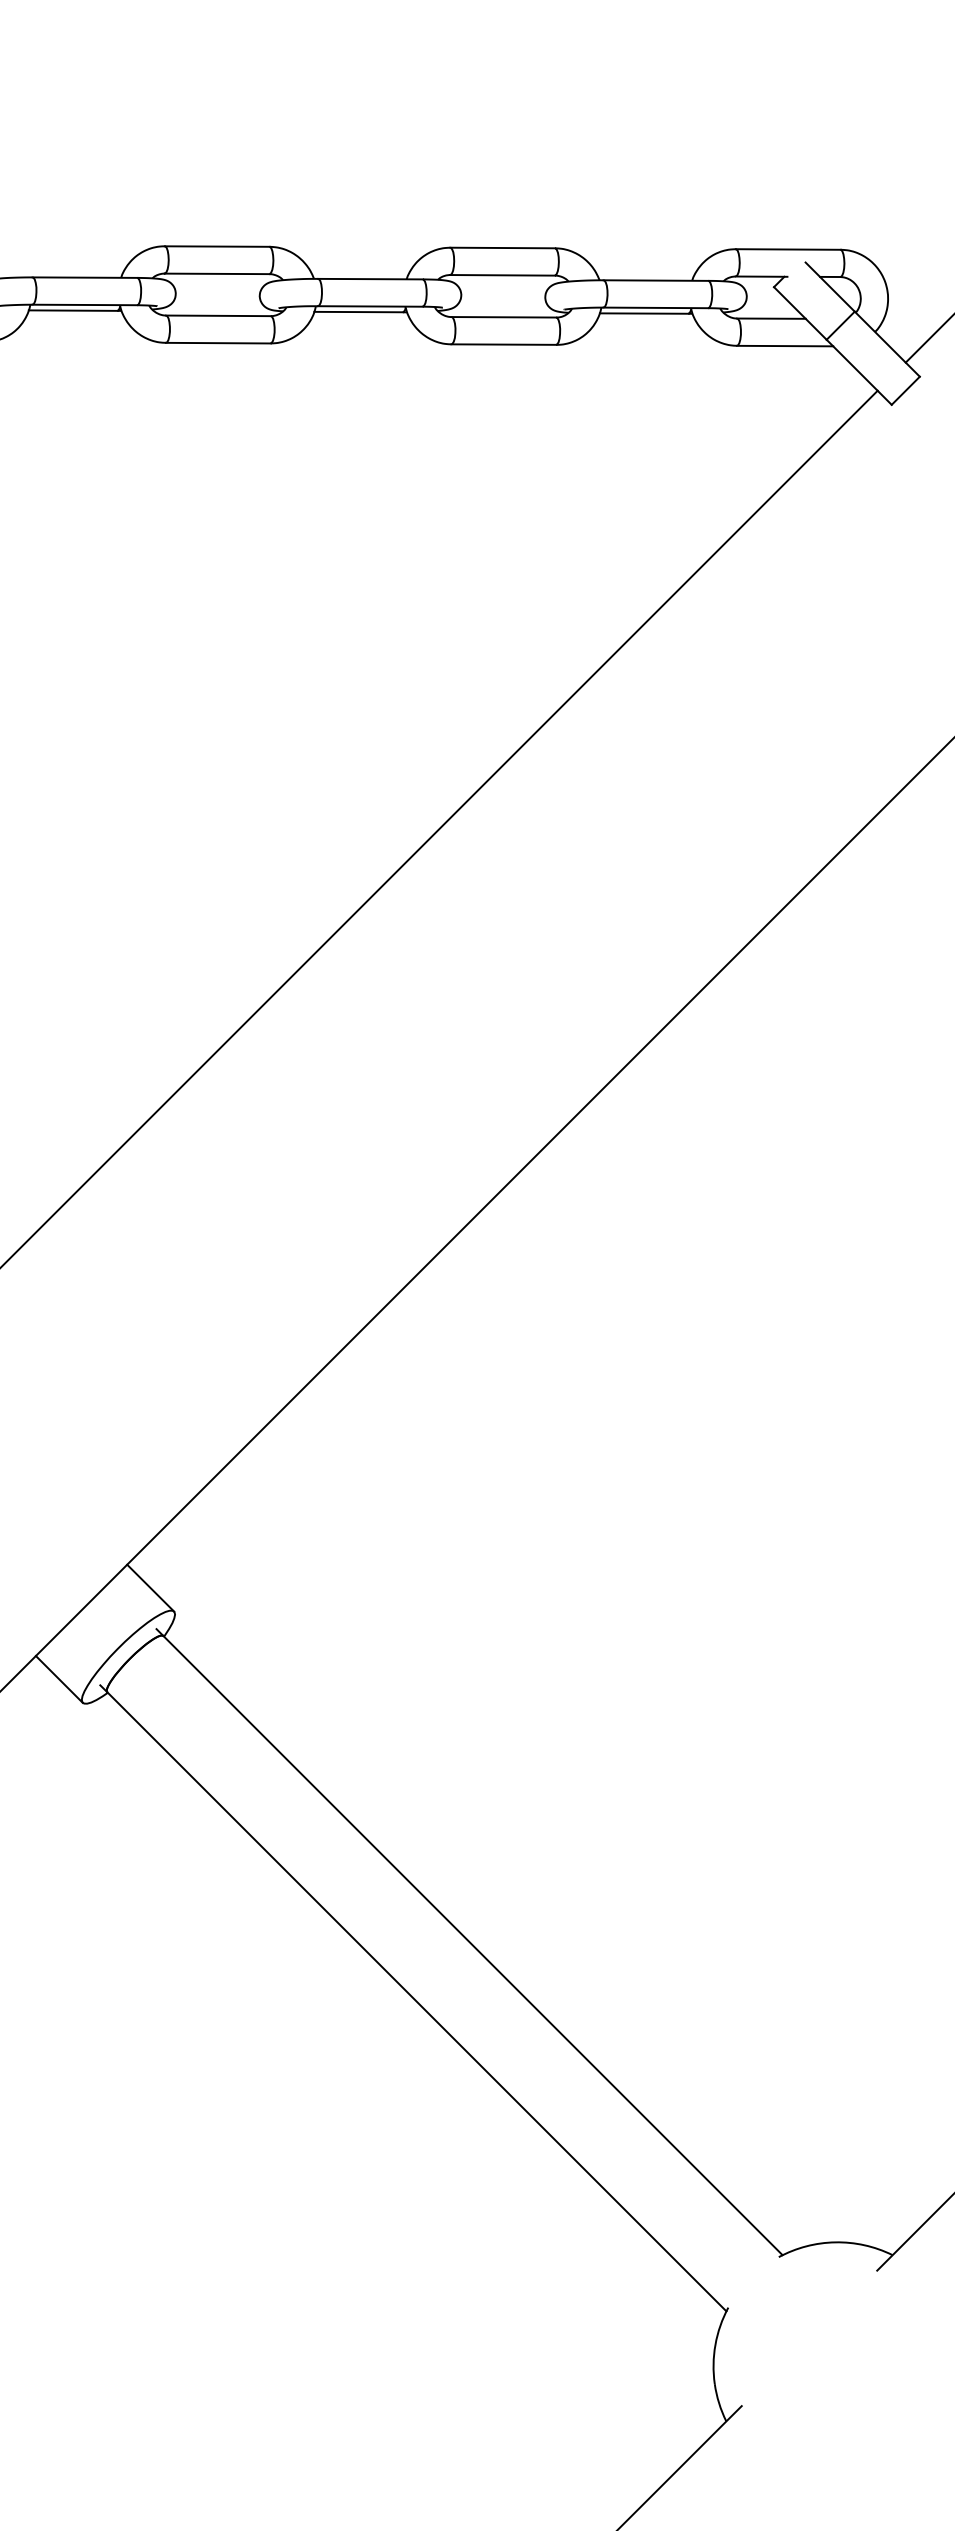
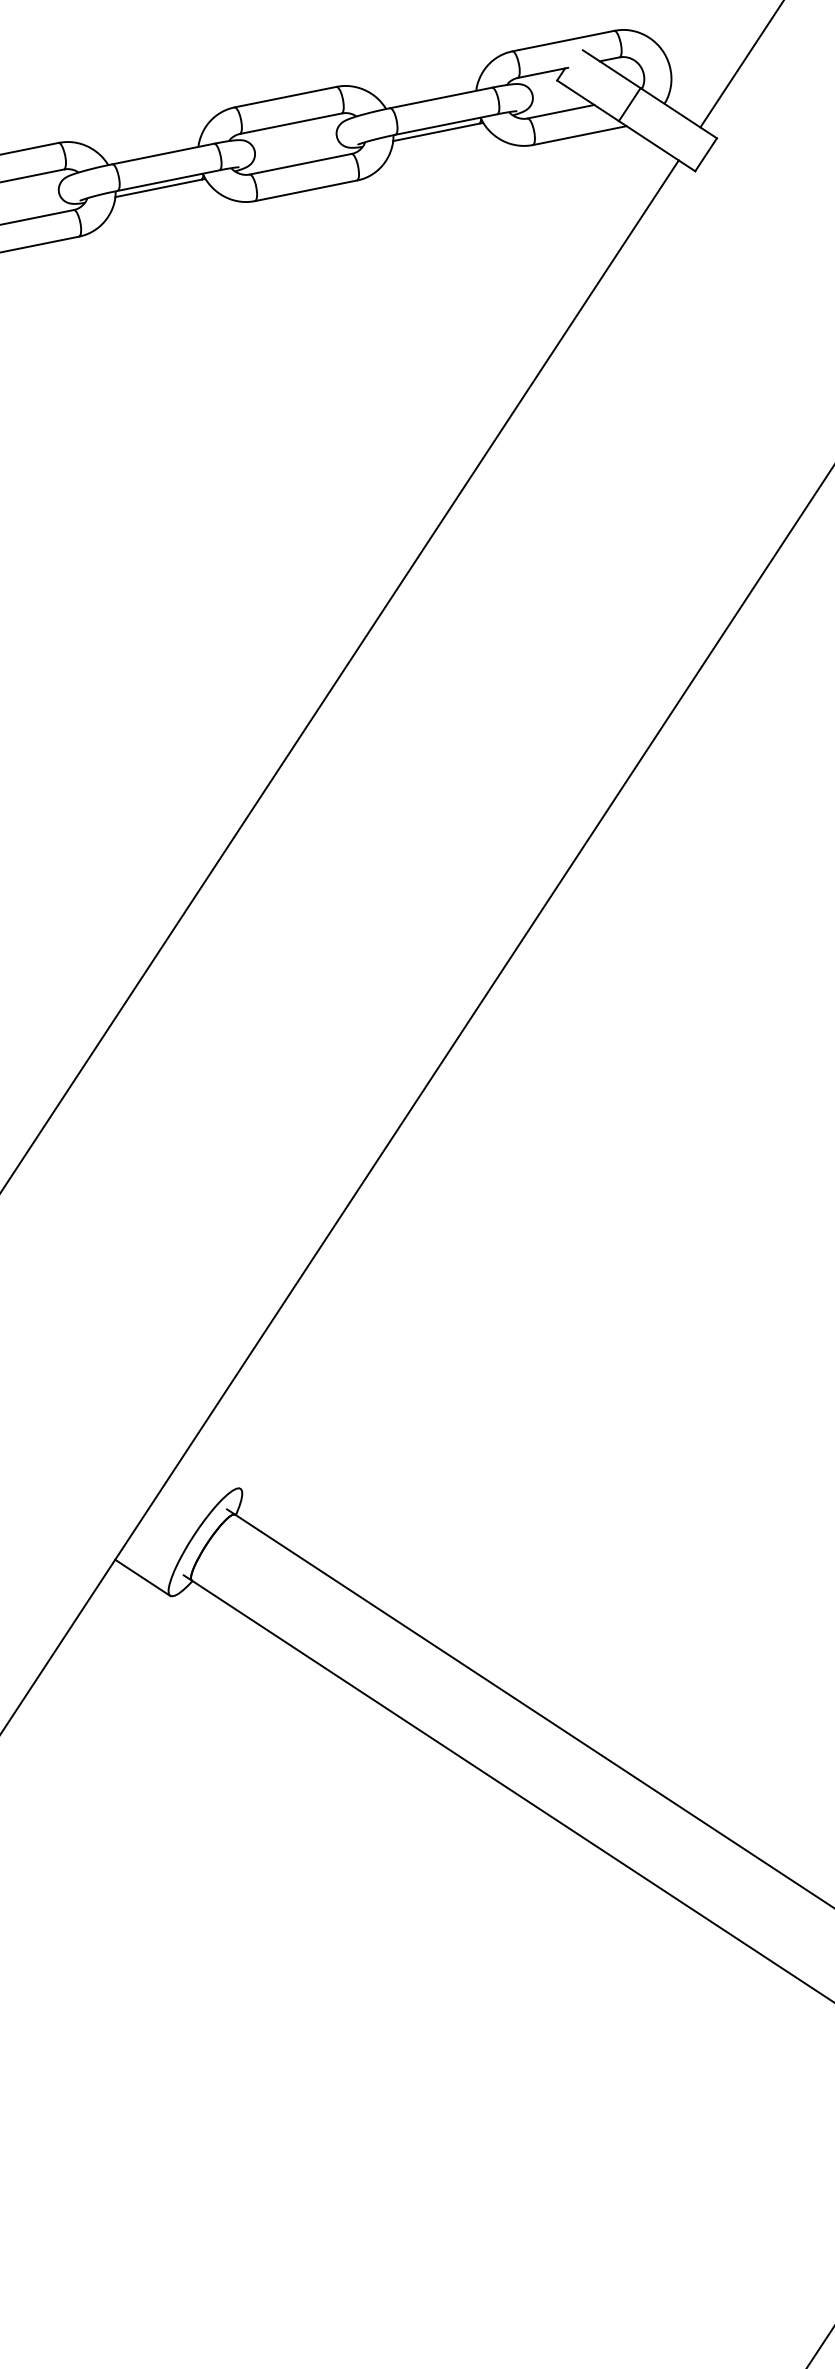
line: (150, 1587) -> (212, 1470), removed

